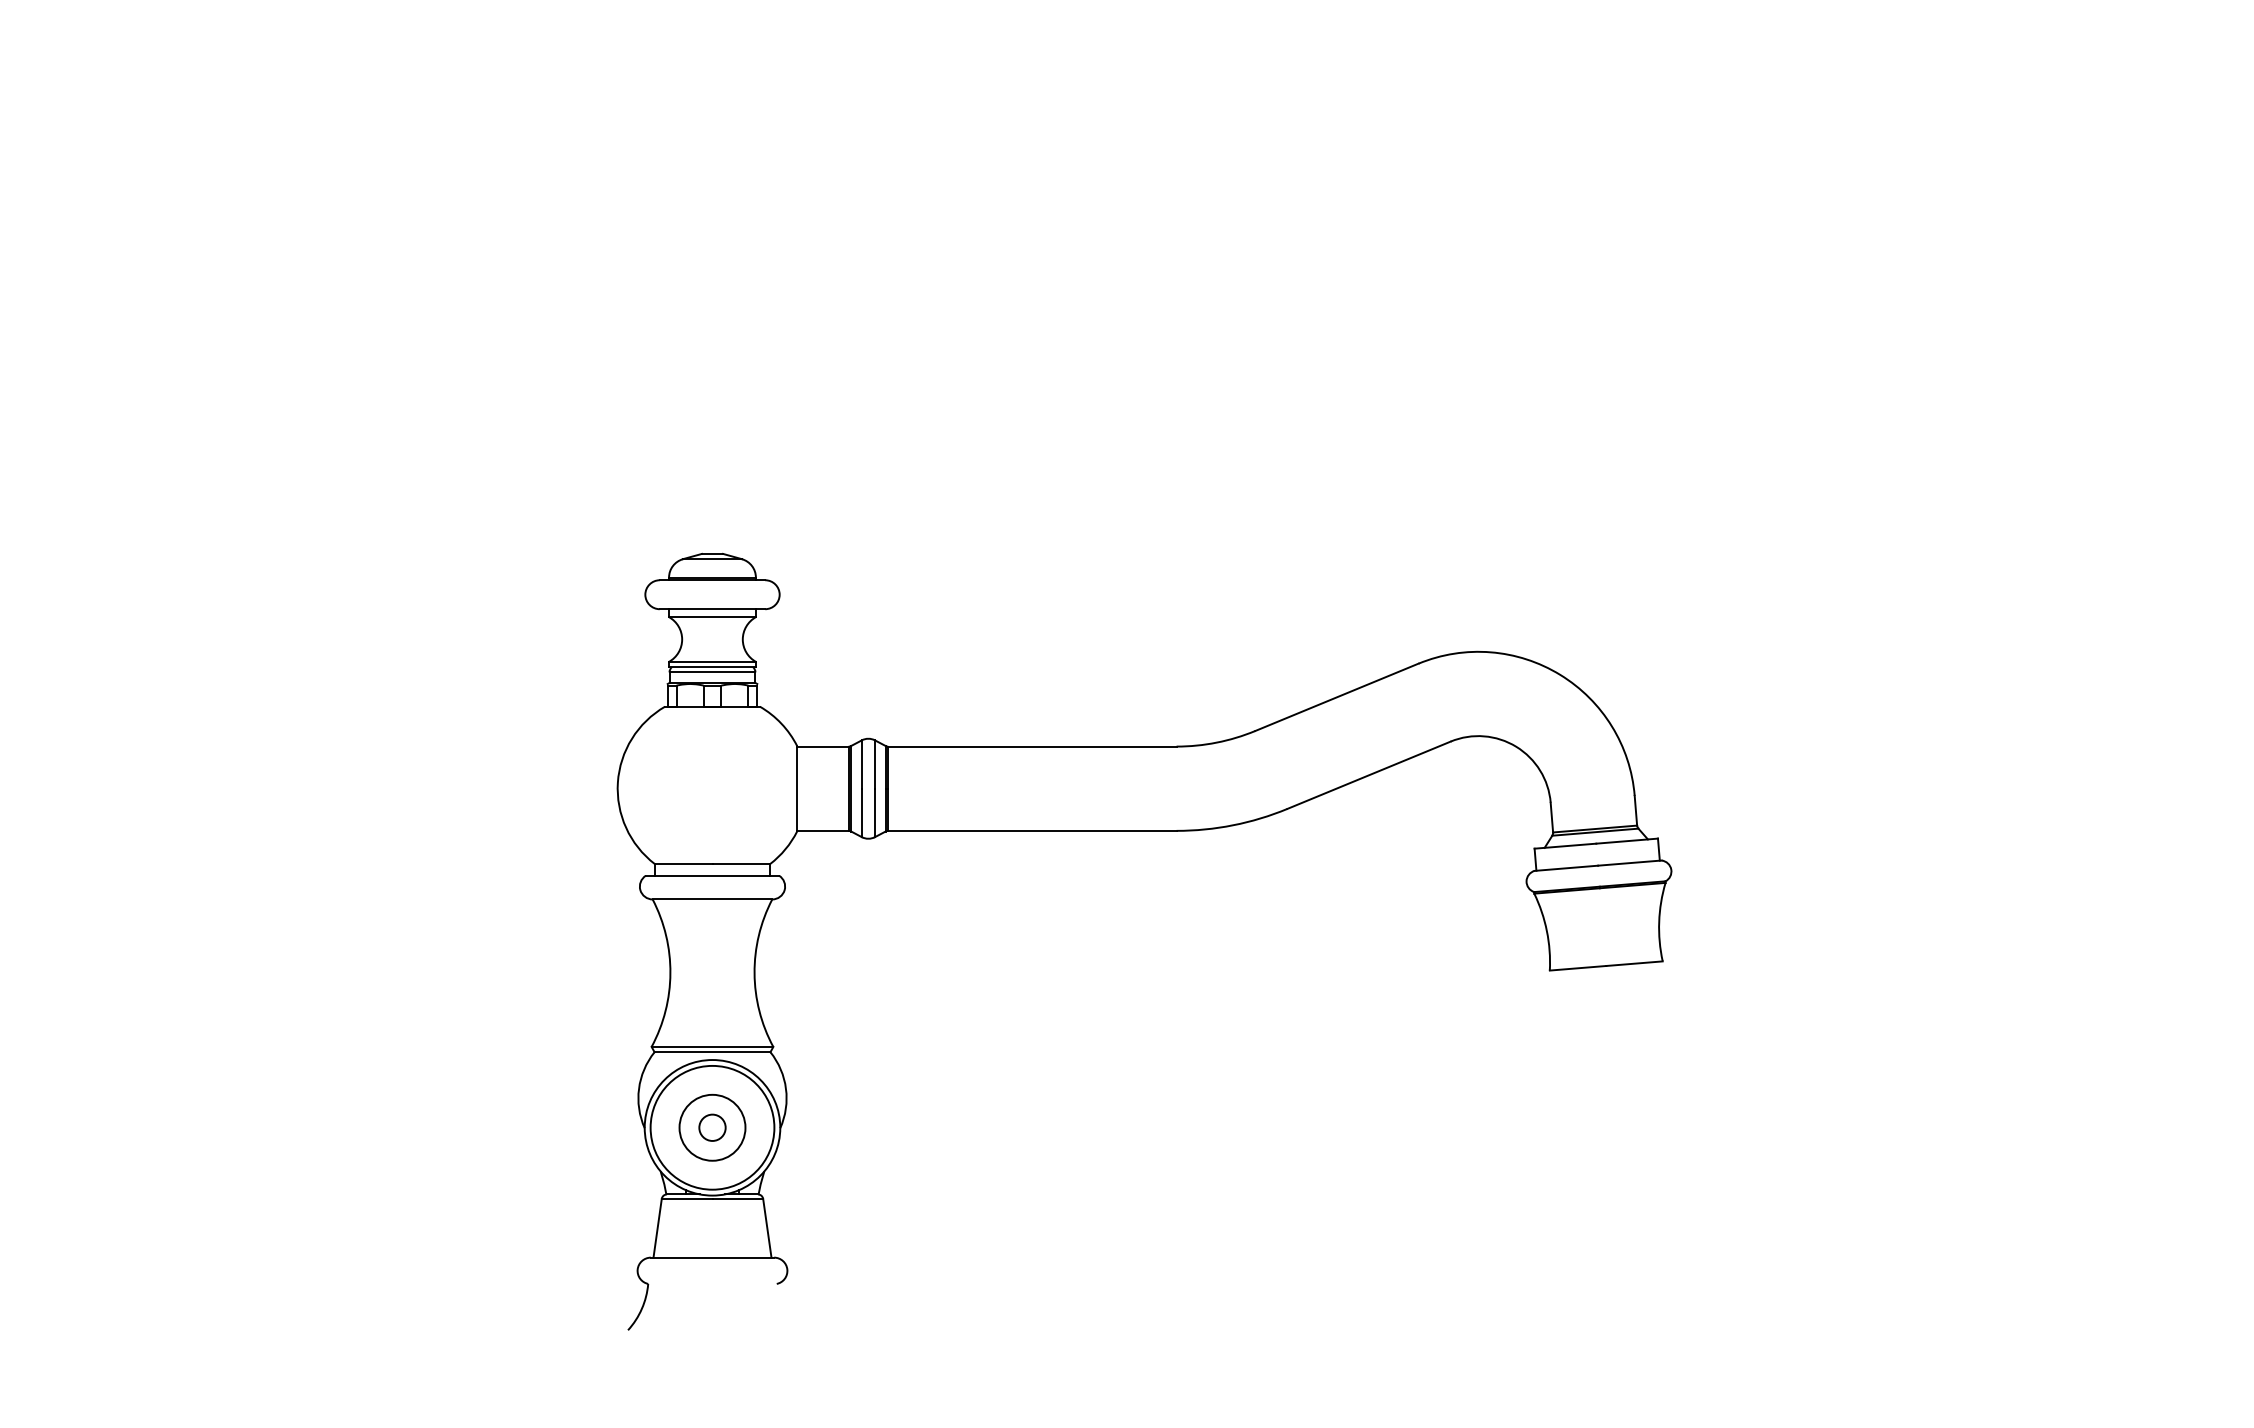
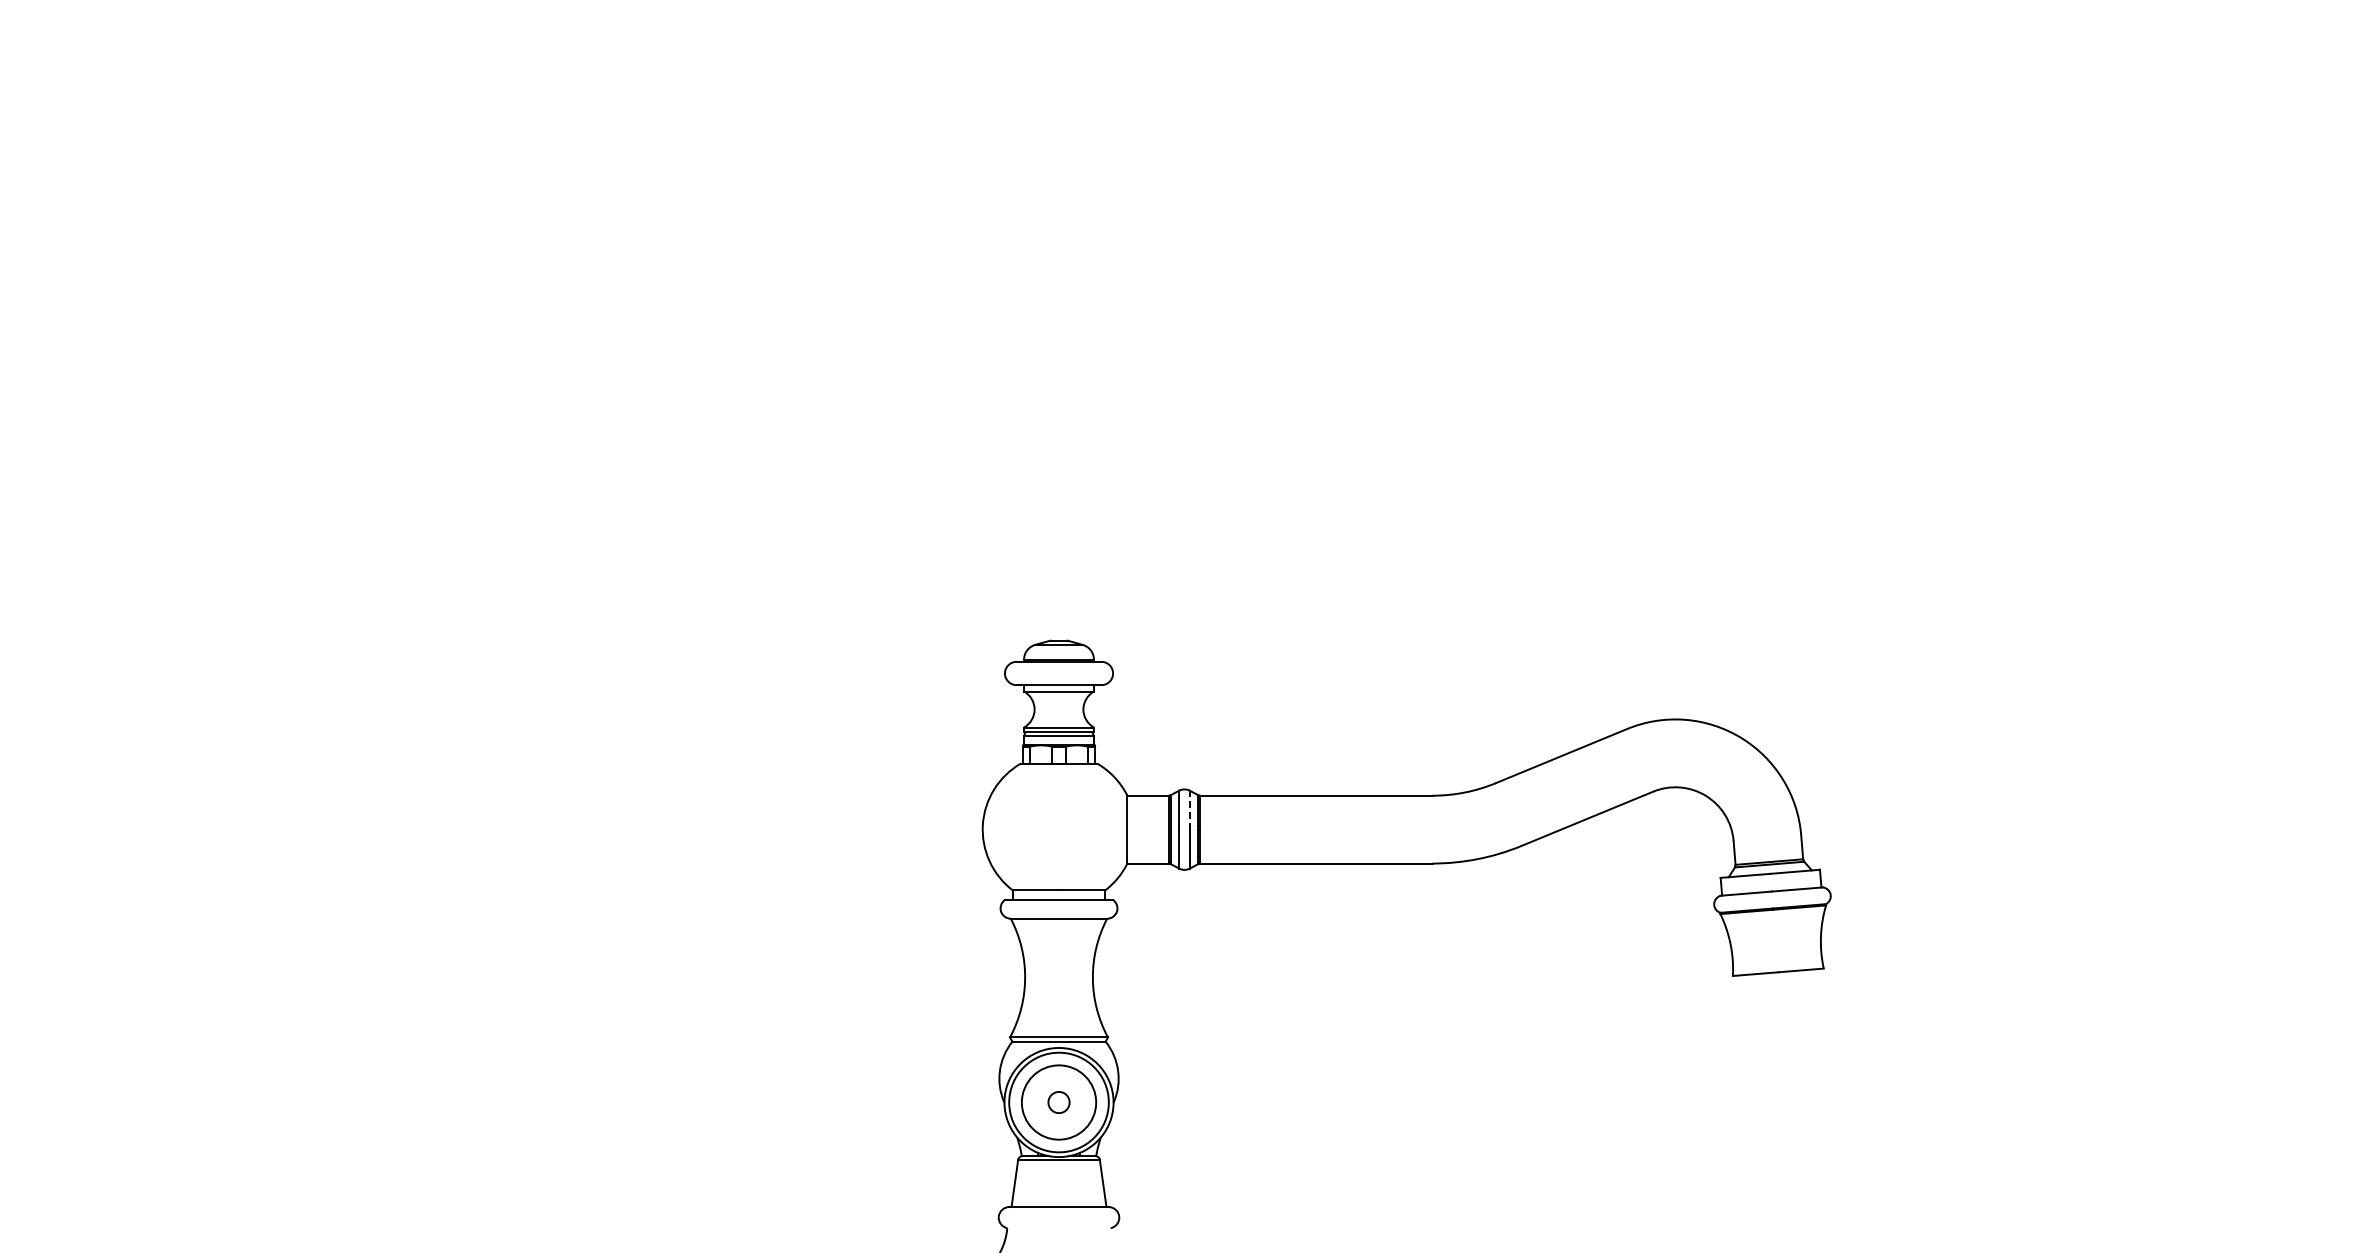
line: (874, 763) -> (1189, 809), solid -> dashed
circle: (711, 1127) -> (1058, 1102), size x1.4

